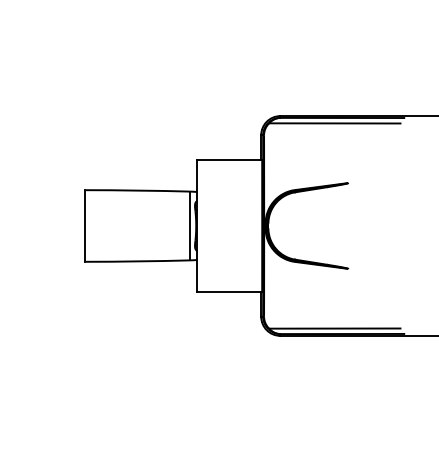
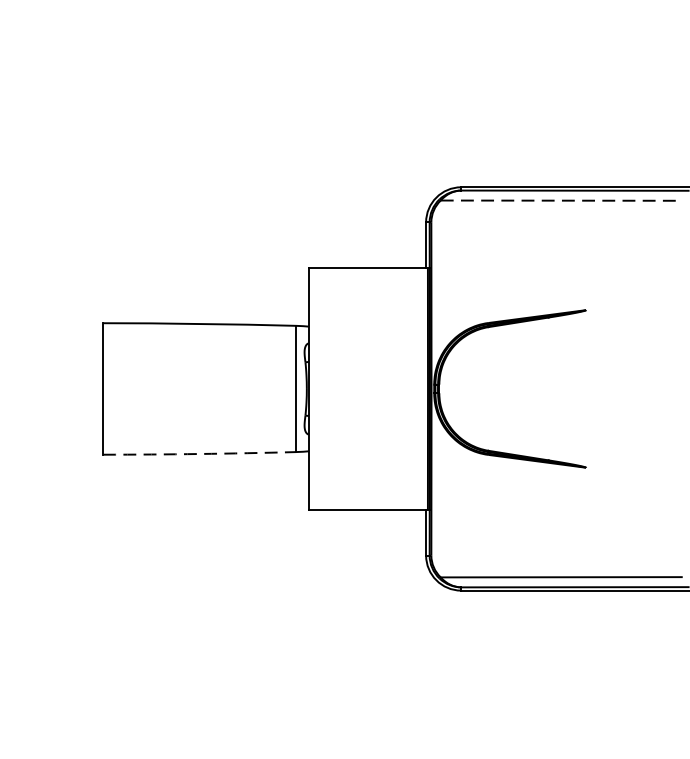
line: (334, 123) -> (560, 200), solid -> dashed
arc: (137, 261) -> (199, 454), solid -> dashed

